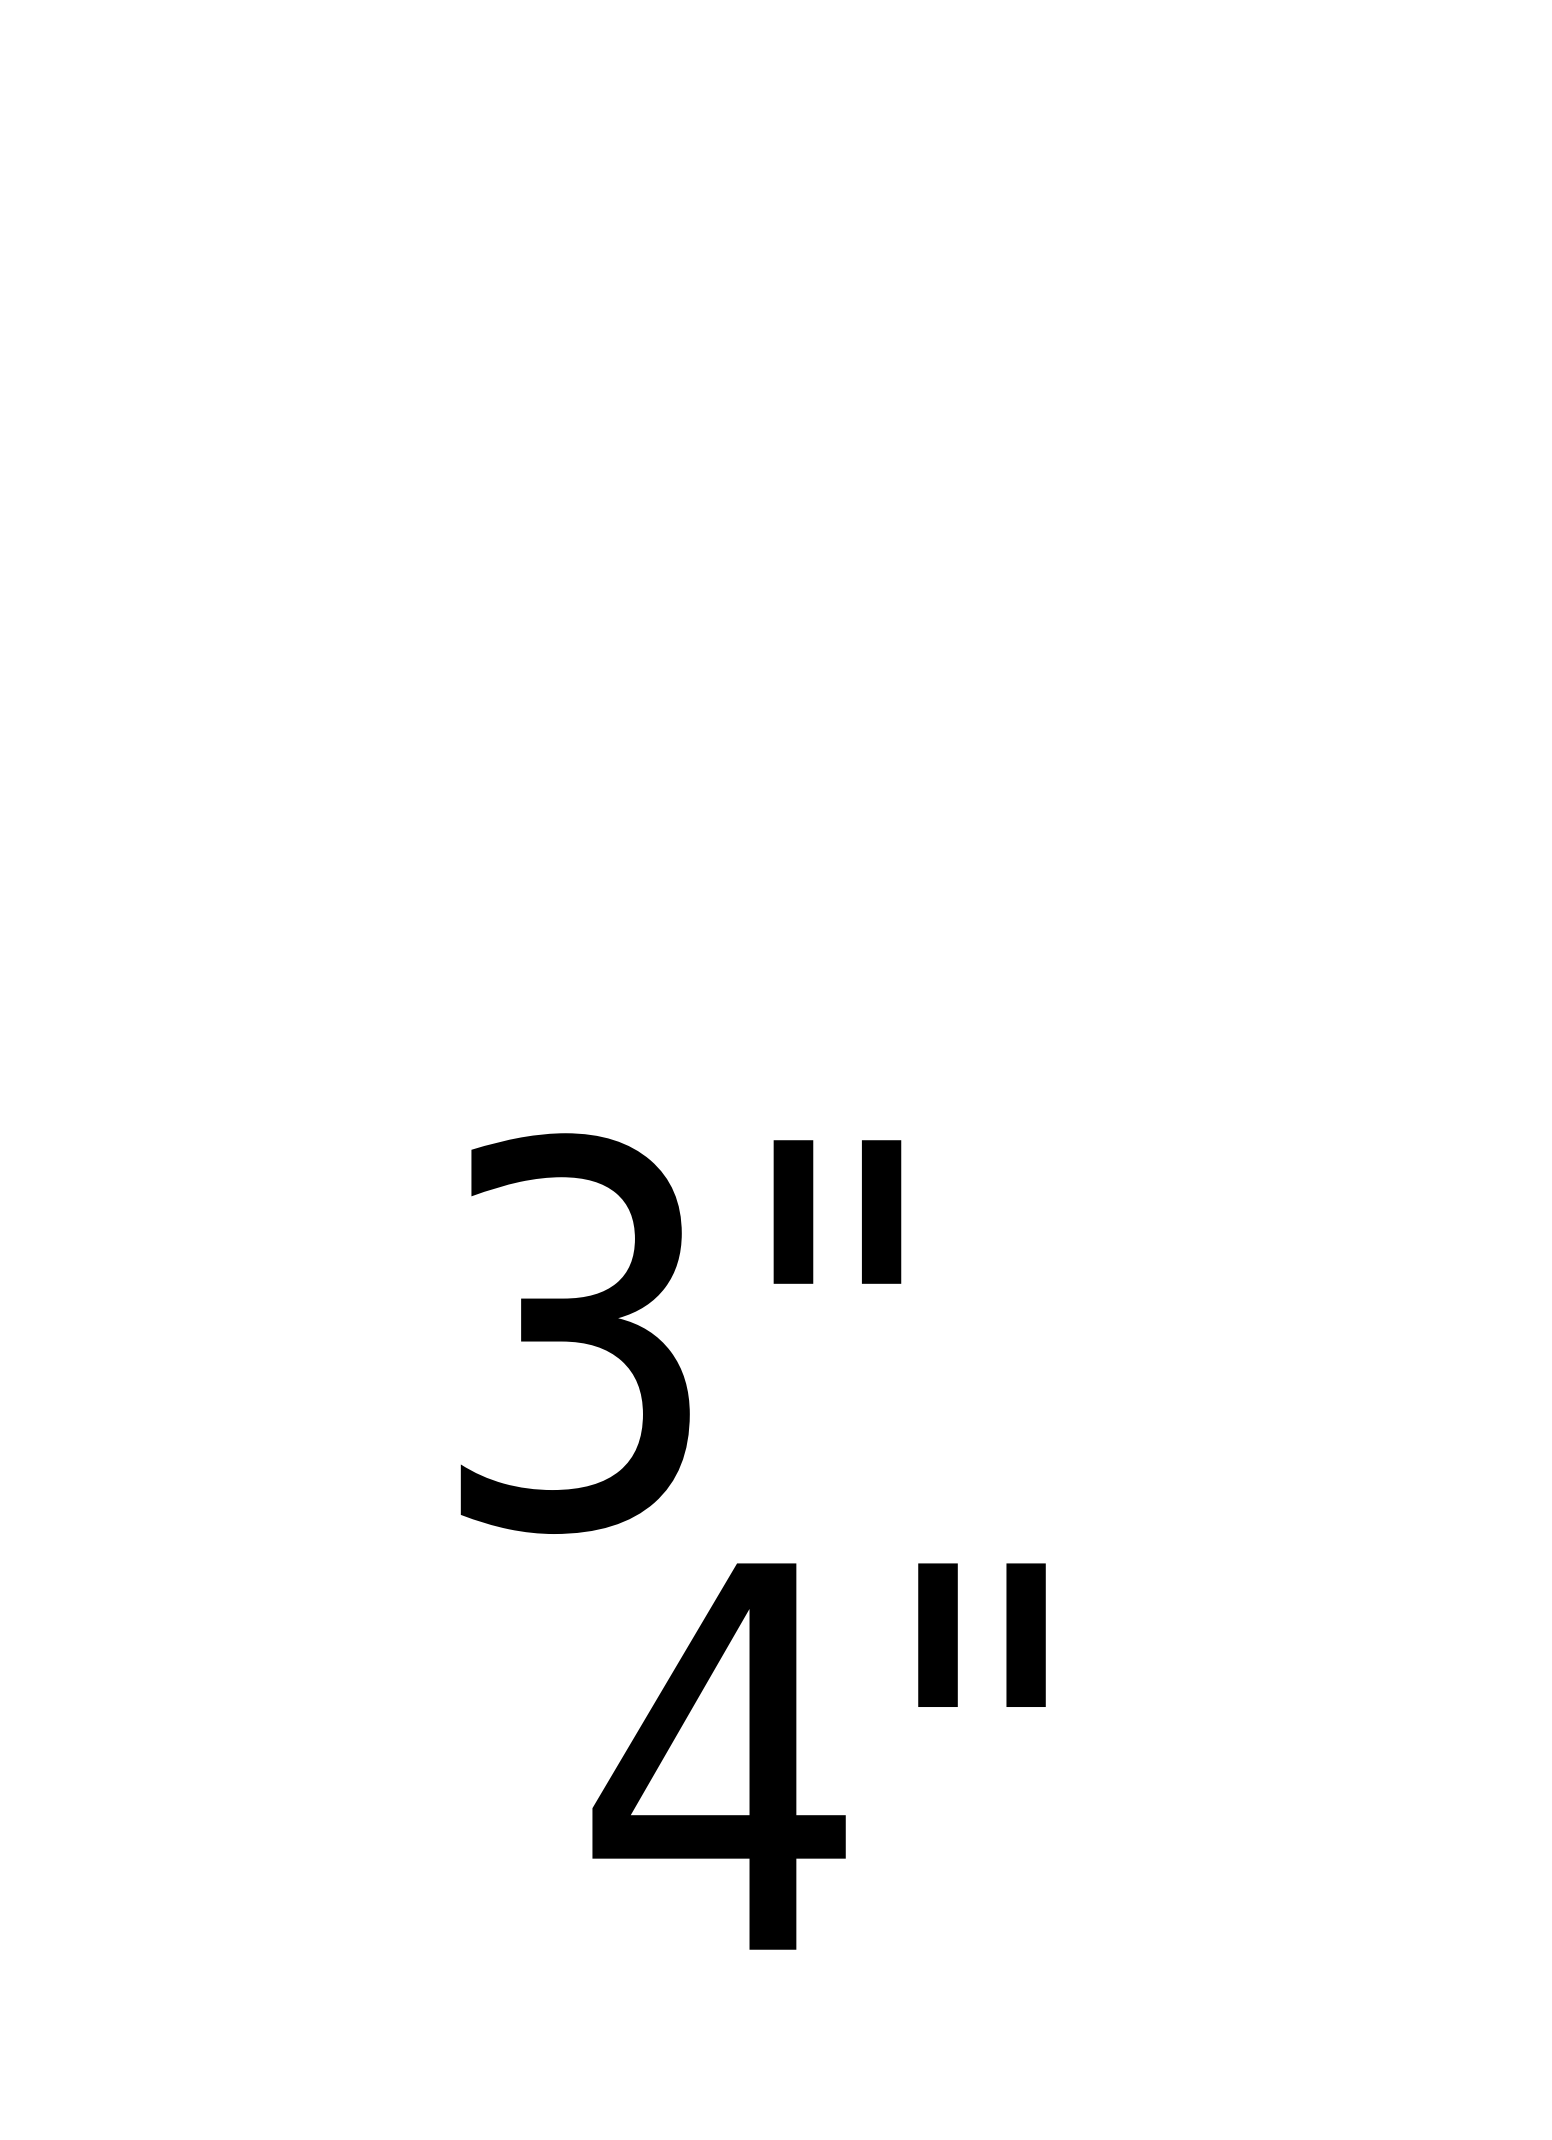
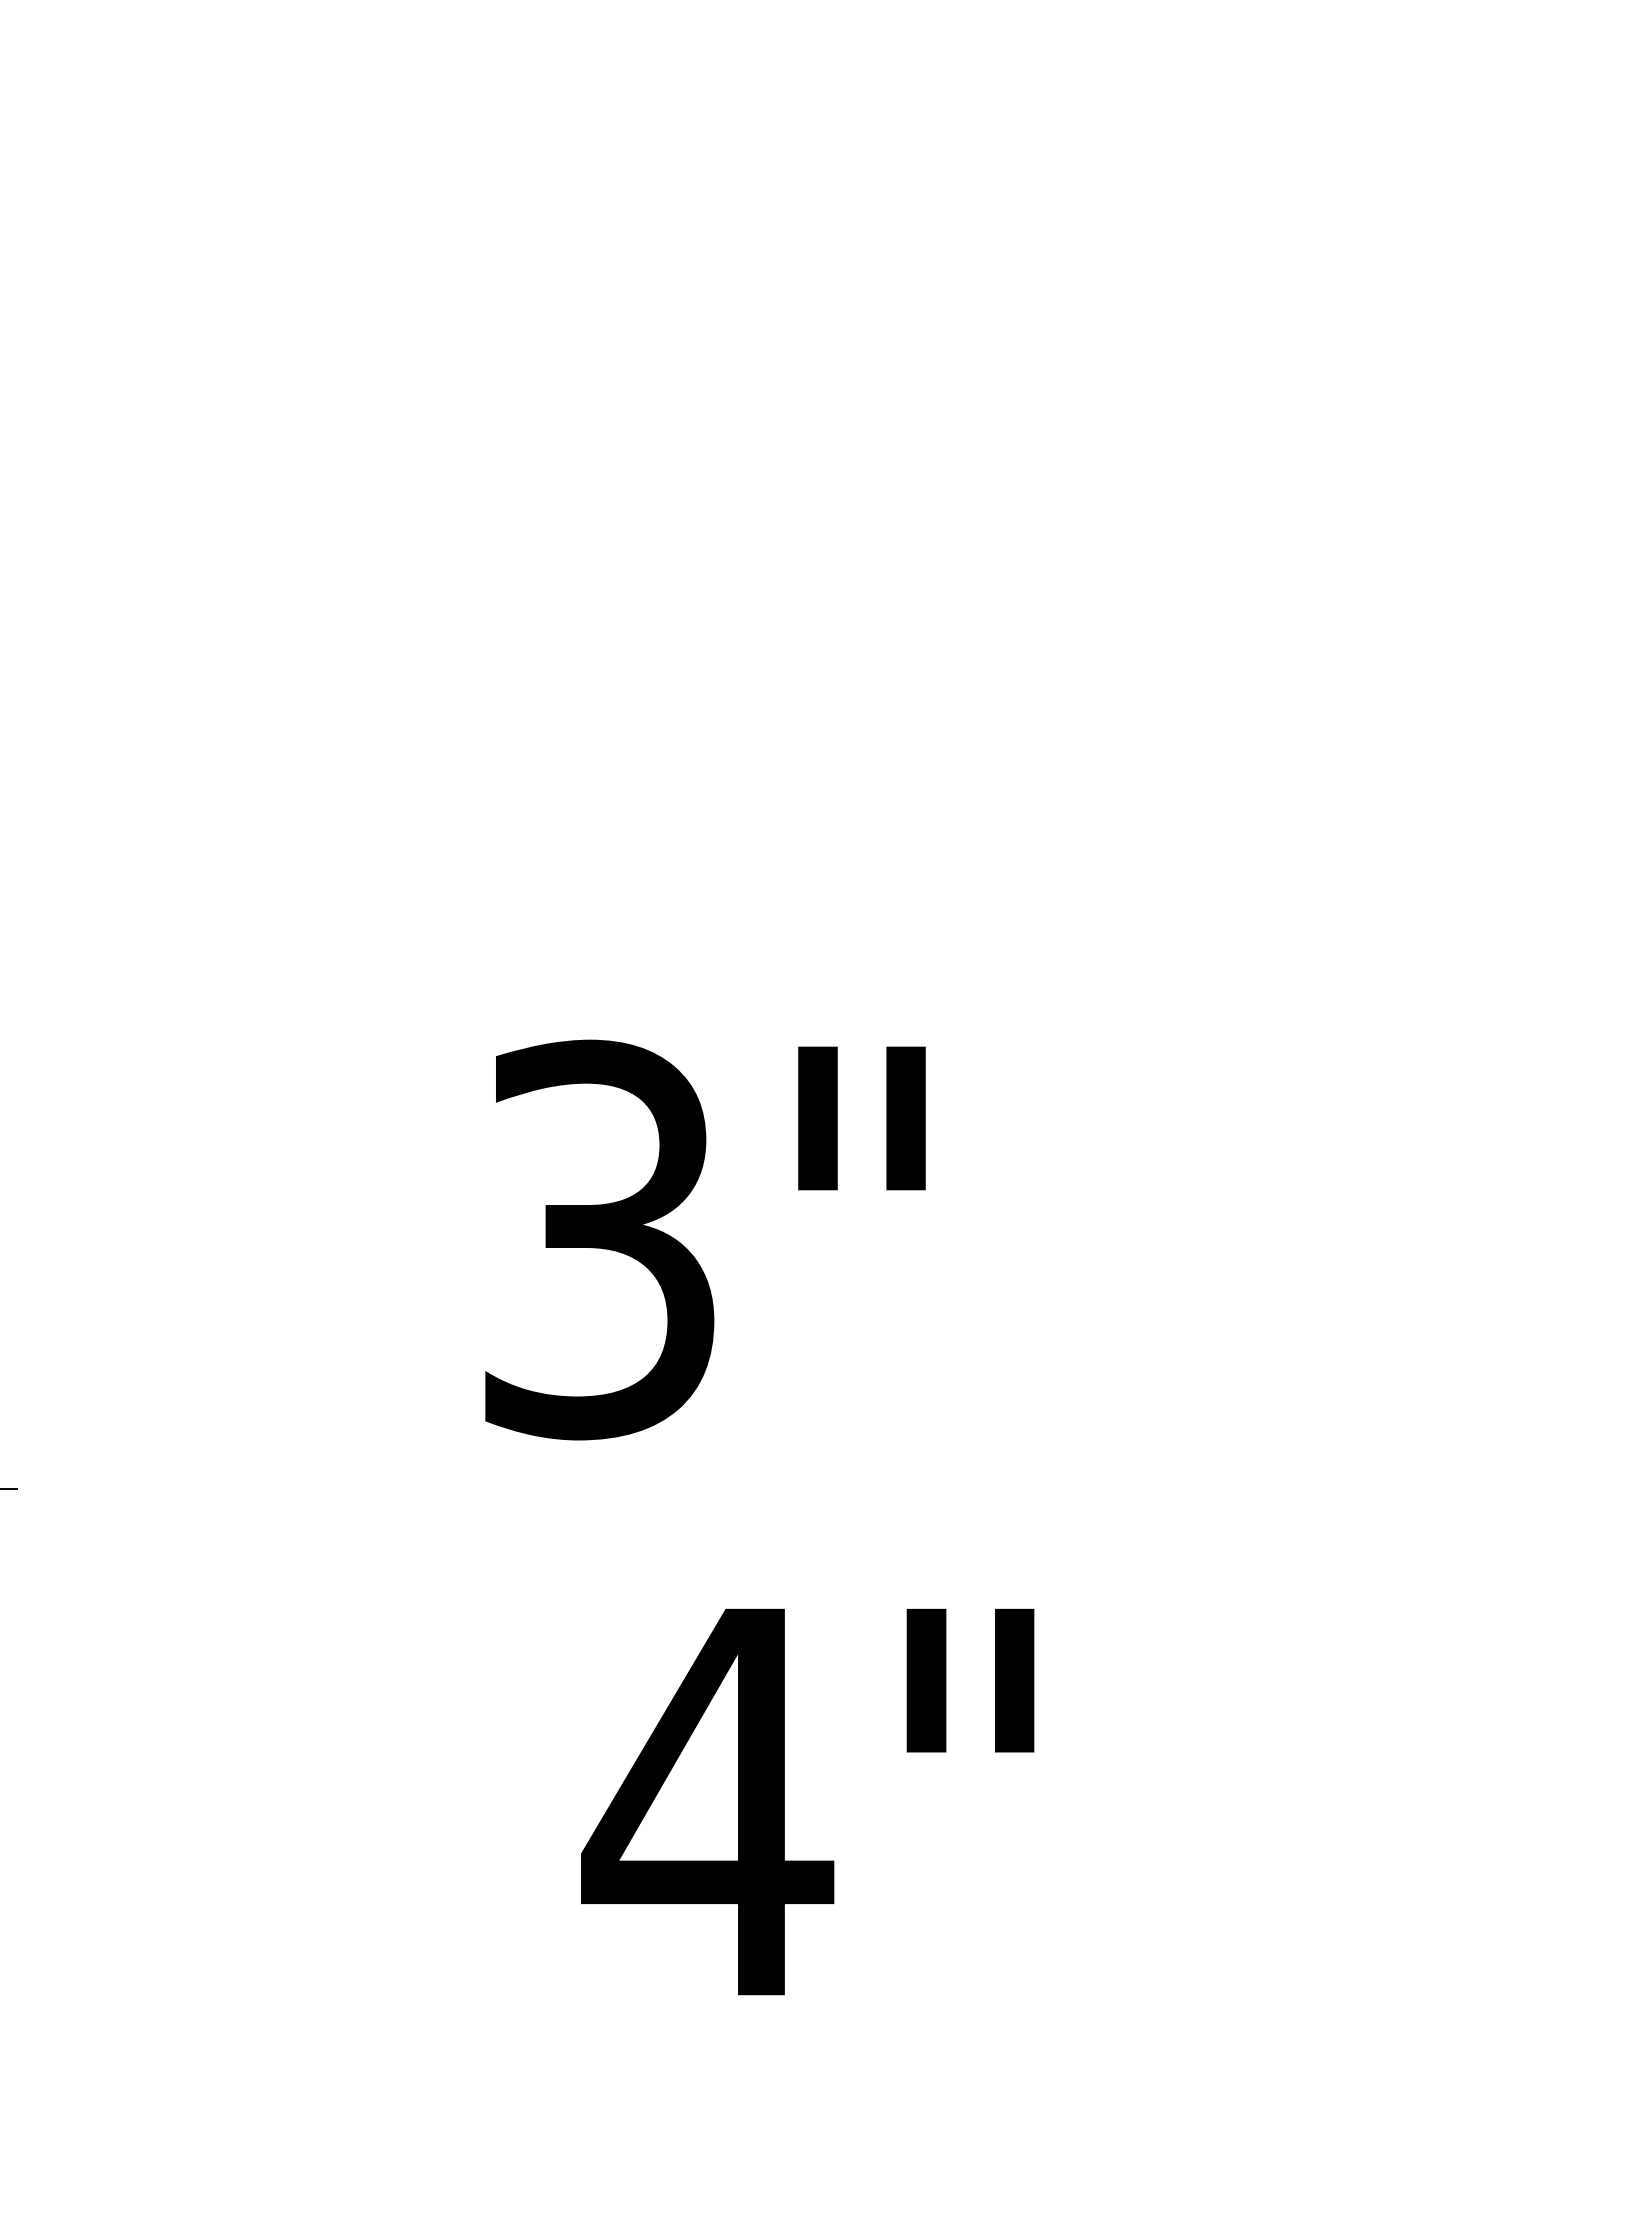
text: (818, 1756) -> (807, 1801), moved

